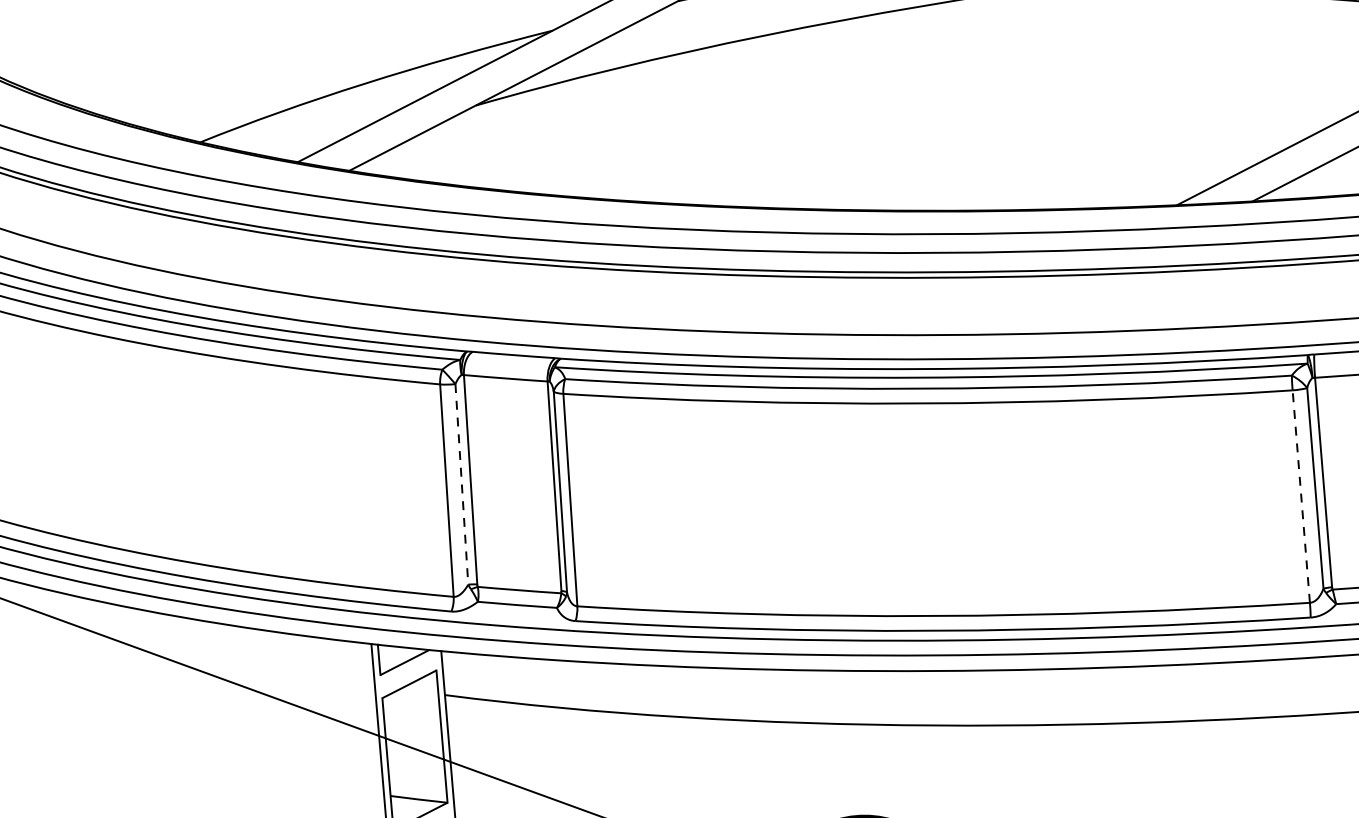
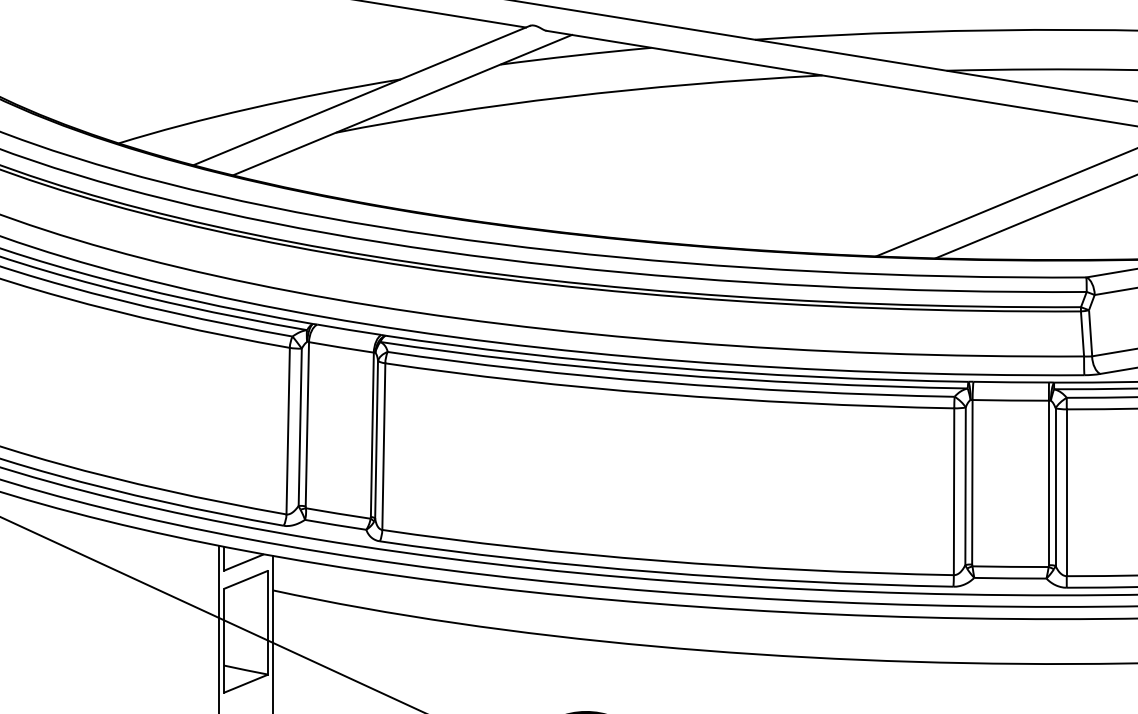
line: (462, 484) -> (300, 427), dashed -> solid
line: (1301, 496) -> (954, 491), dashed -> solid

